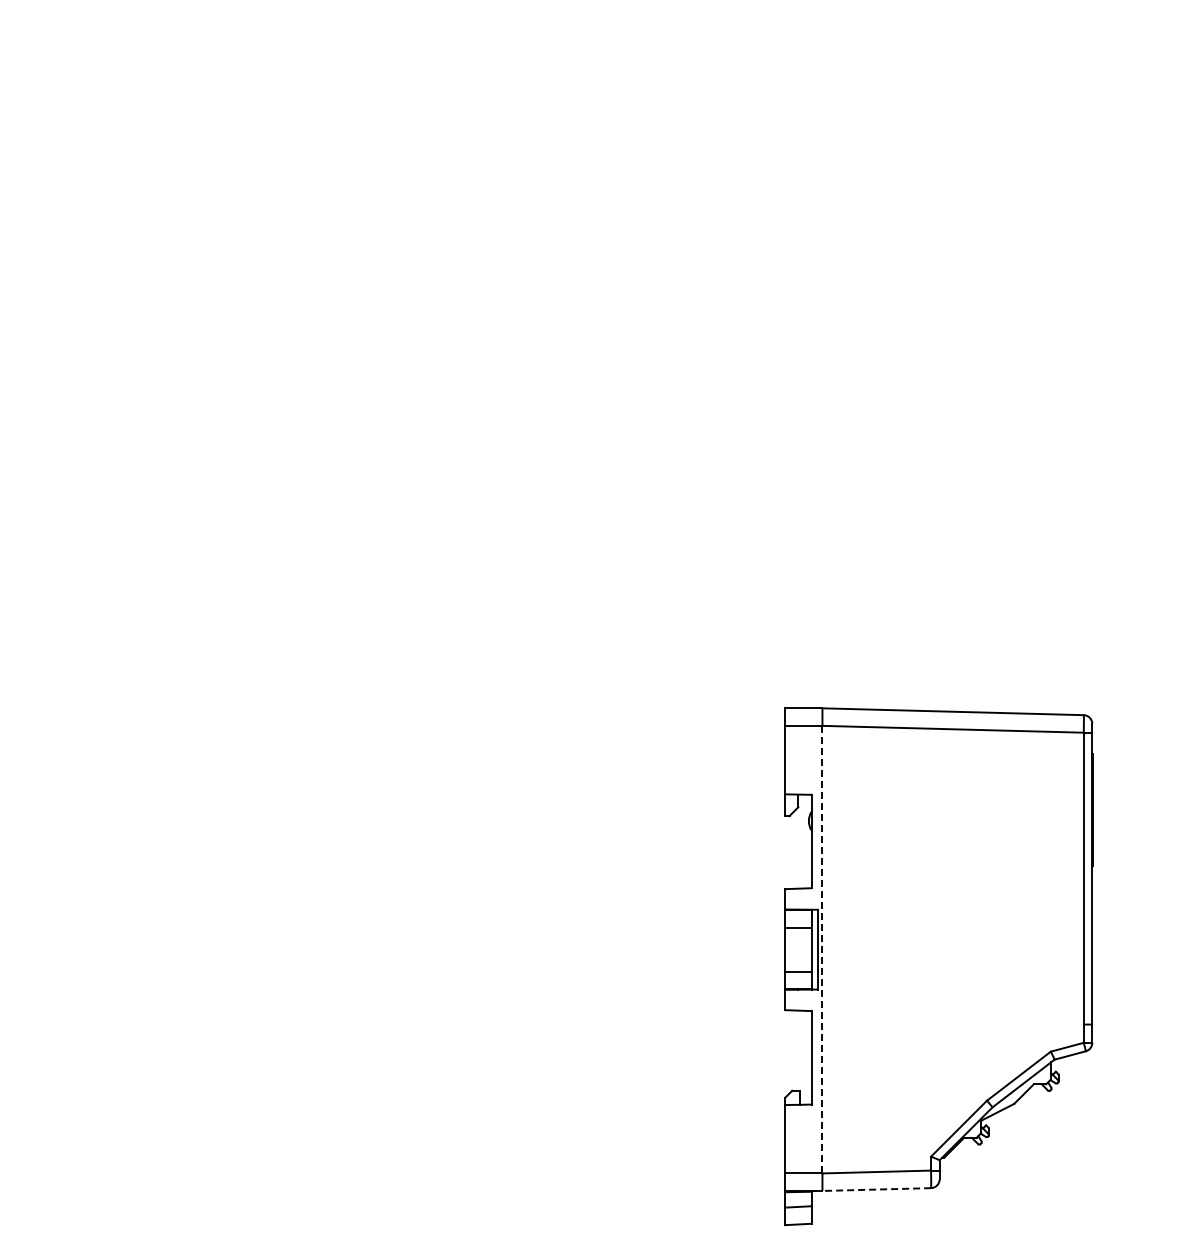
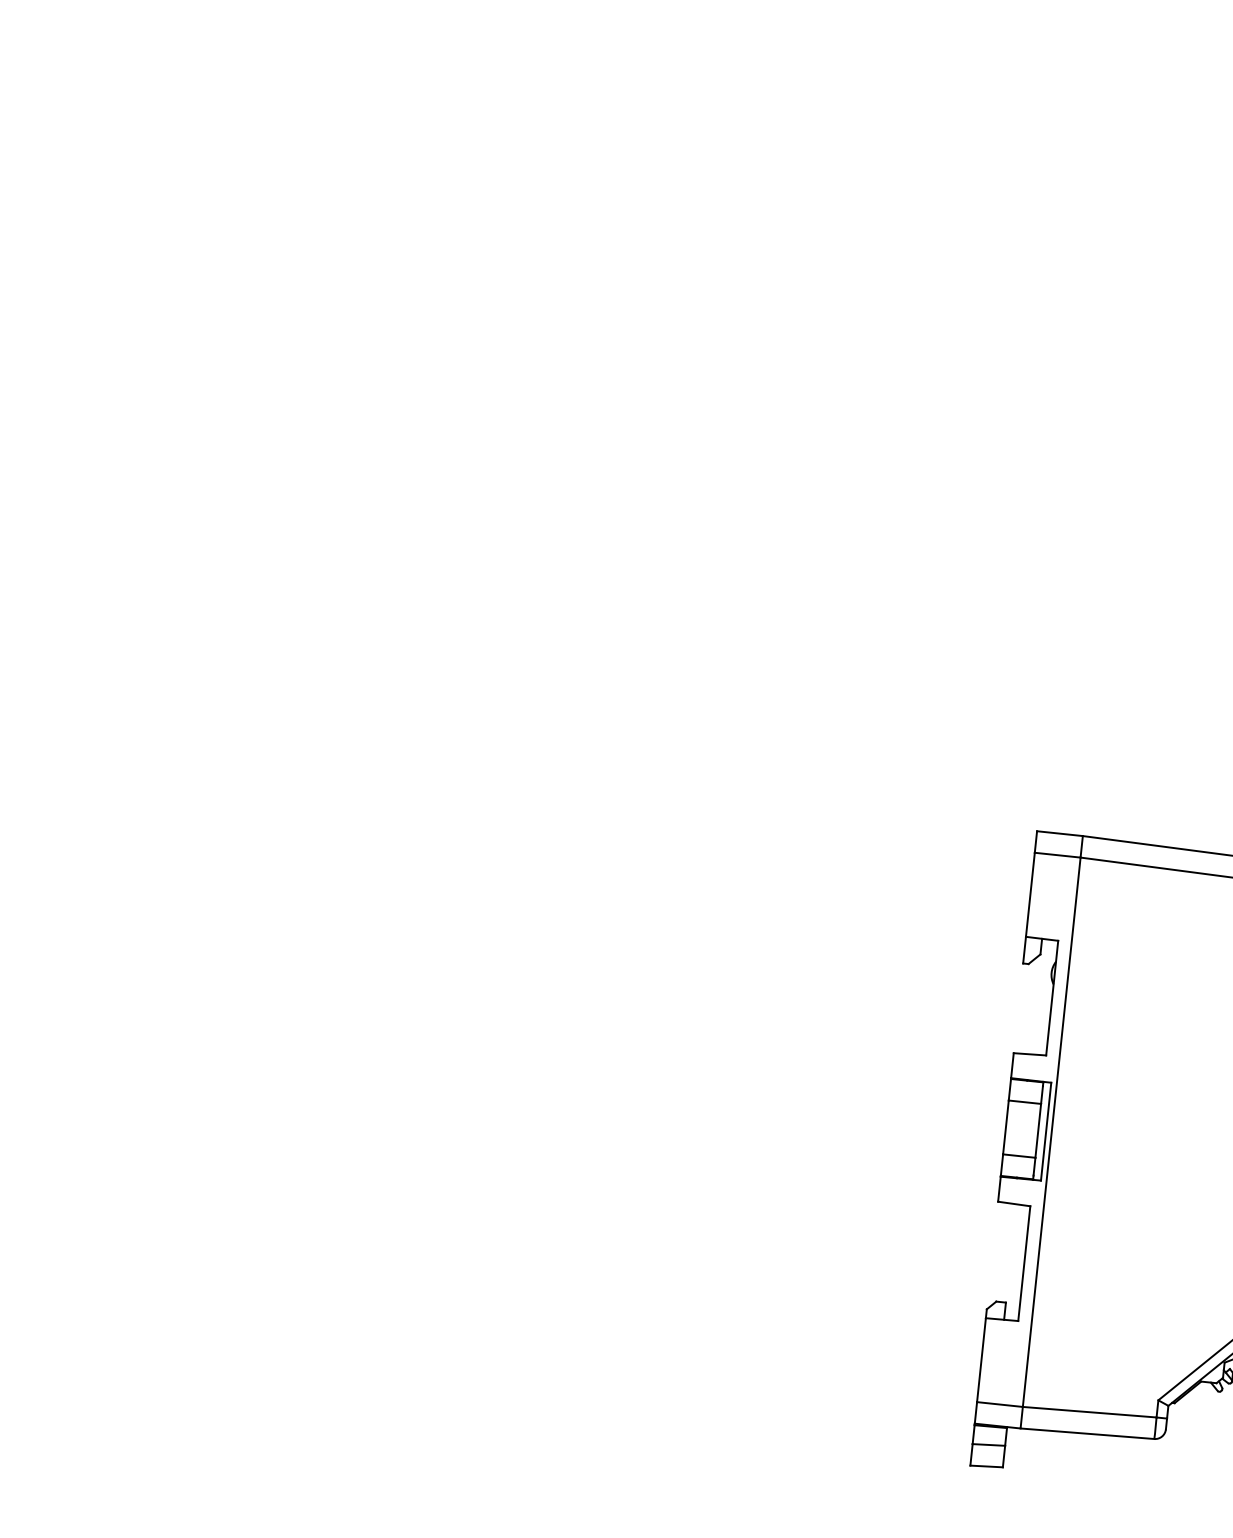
line: (822, 949) -> (1051, 1132), dashed -> solid
line: (876, 1189) -> (1087, 1433), dashed -> solid

